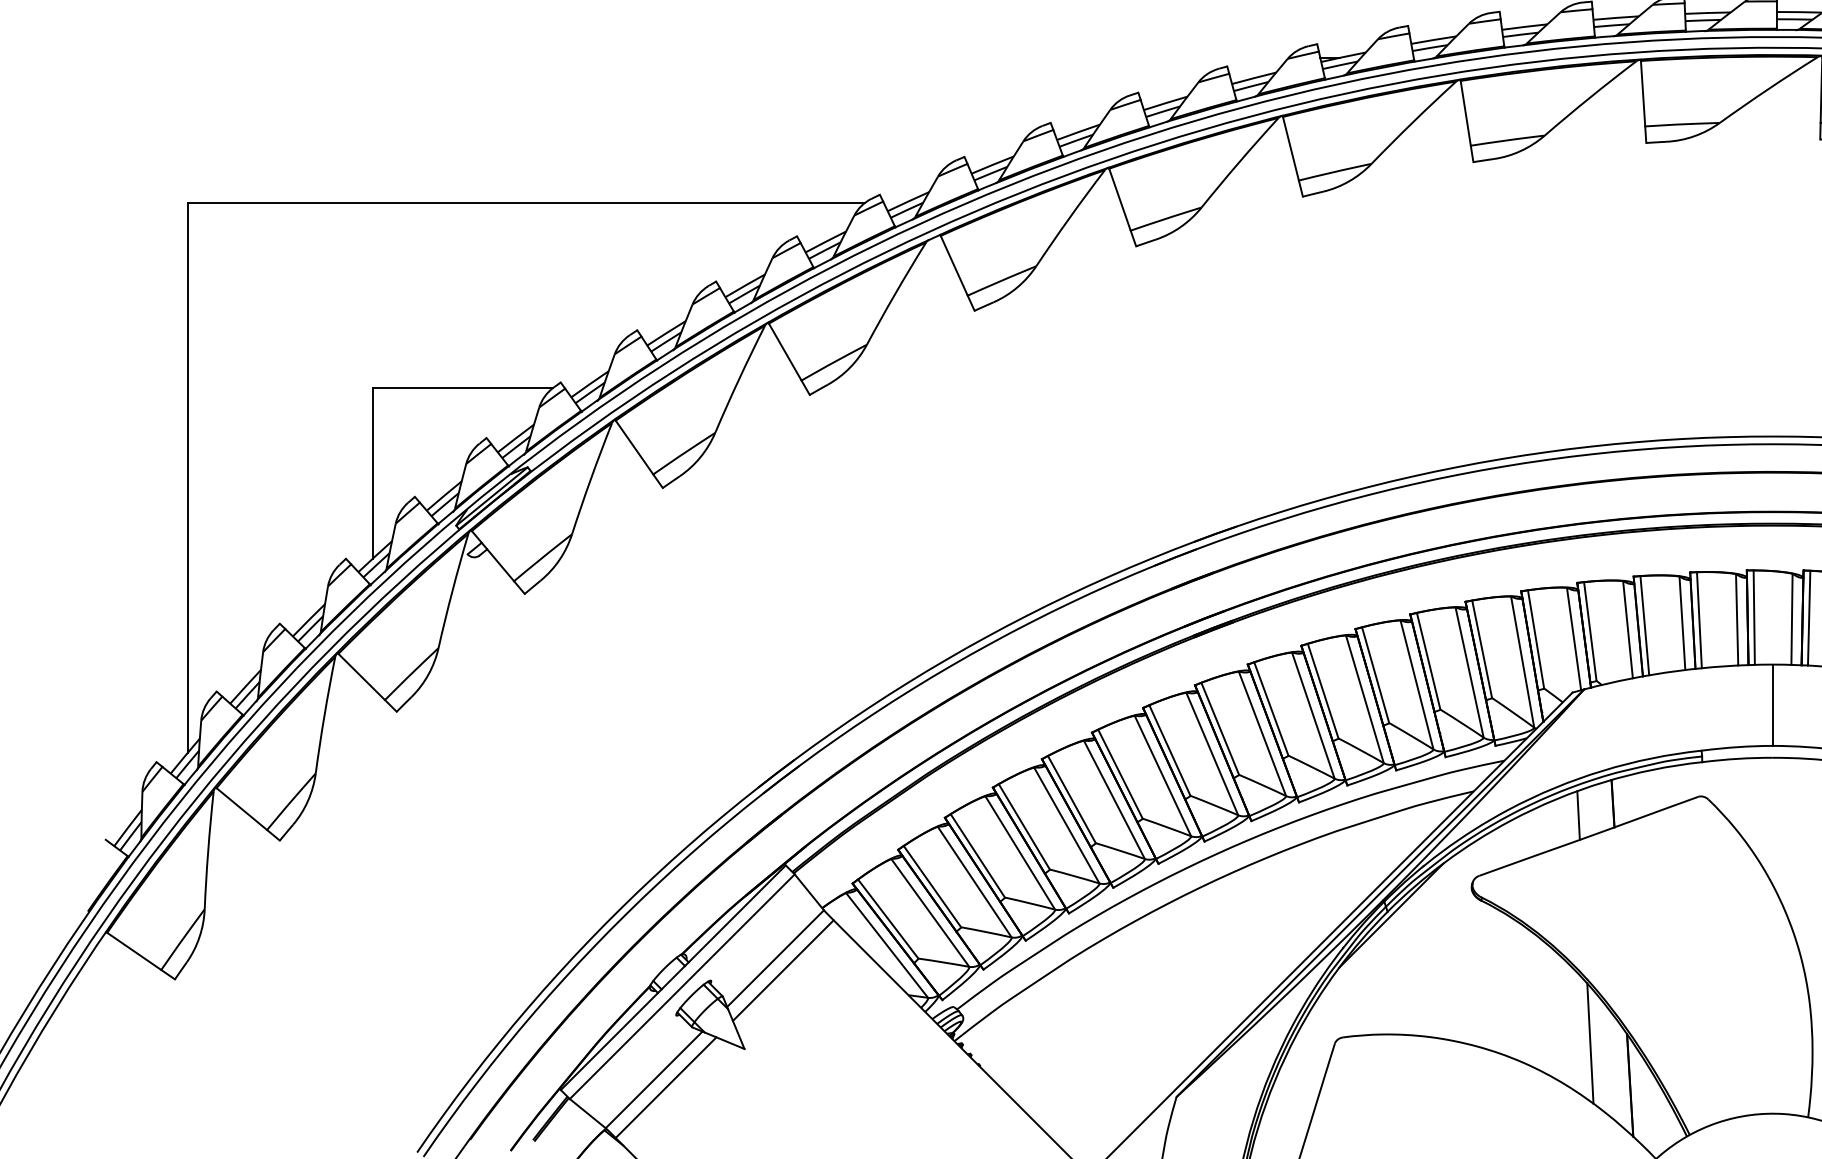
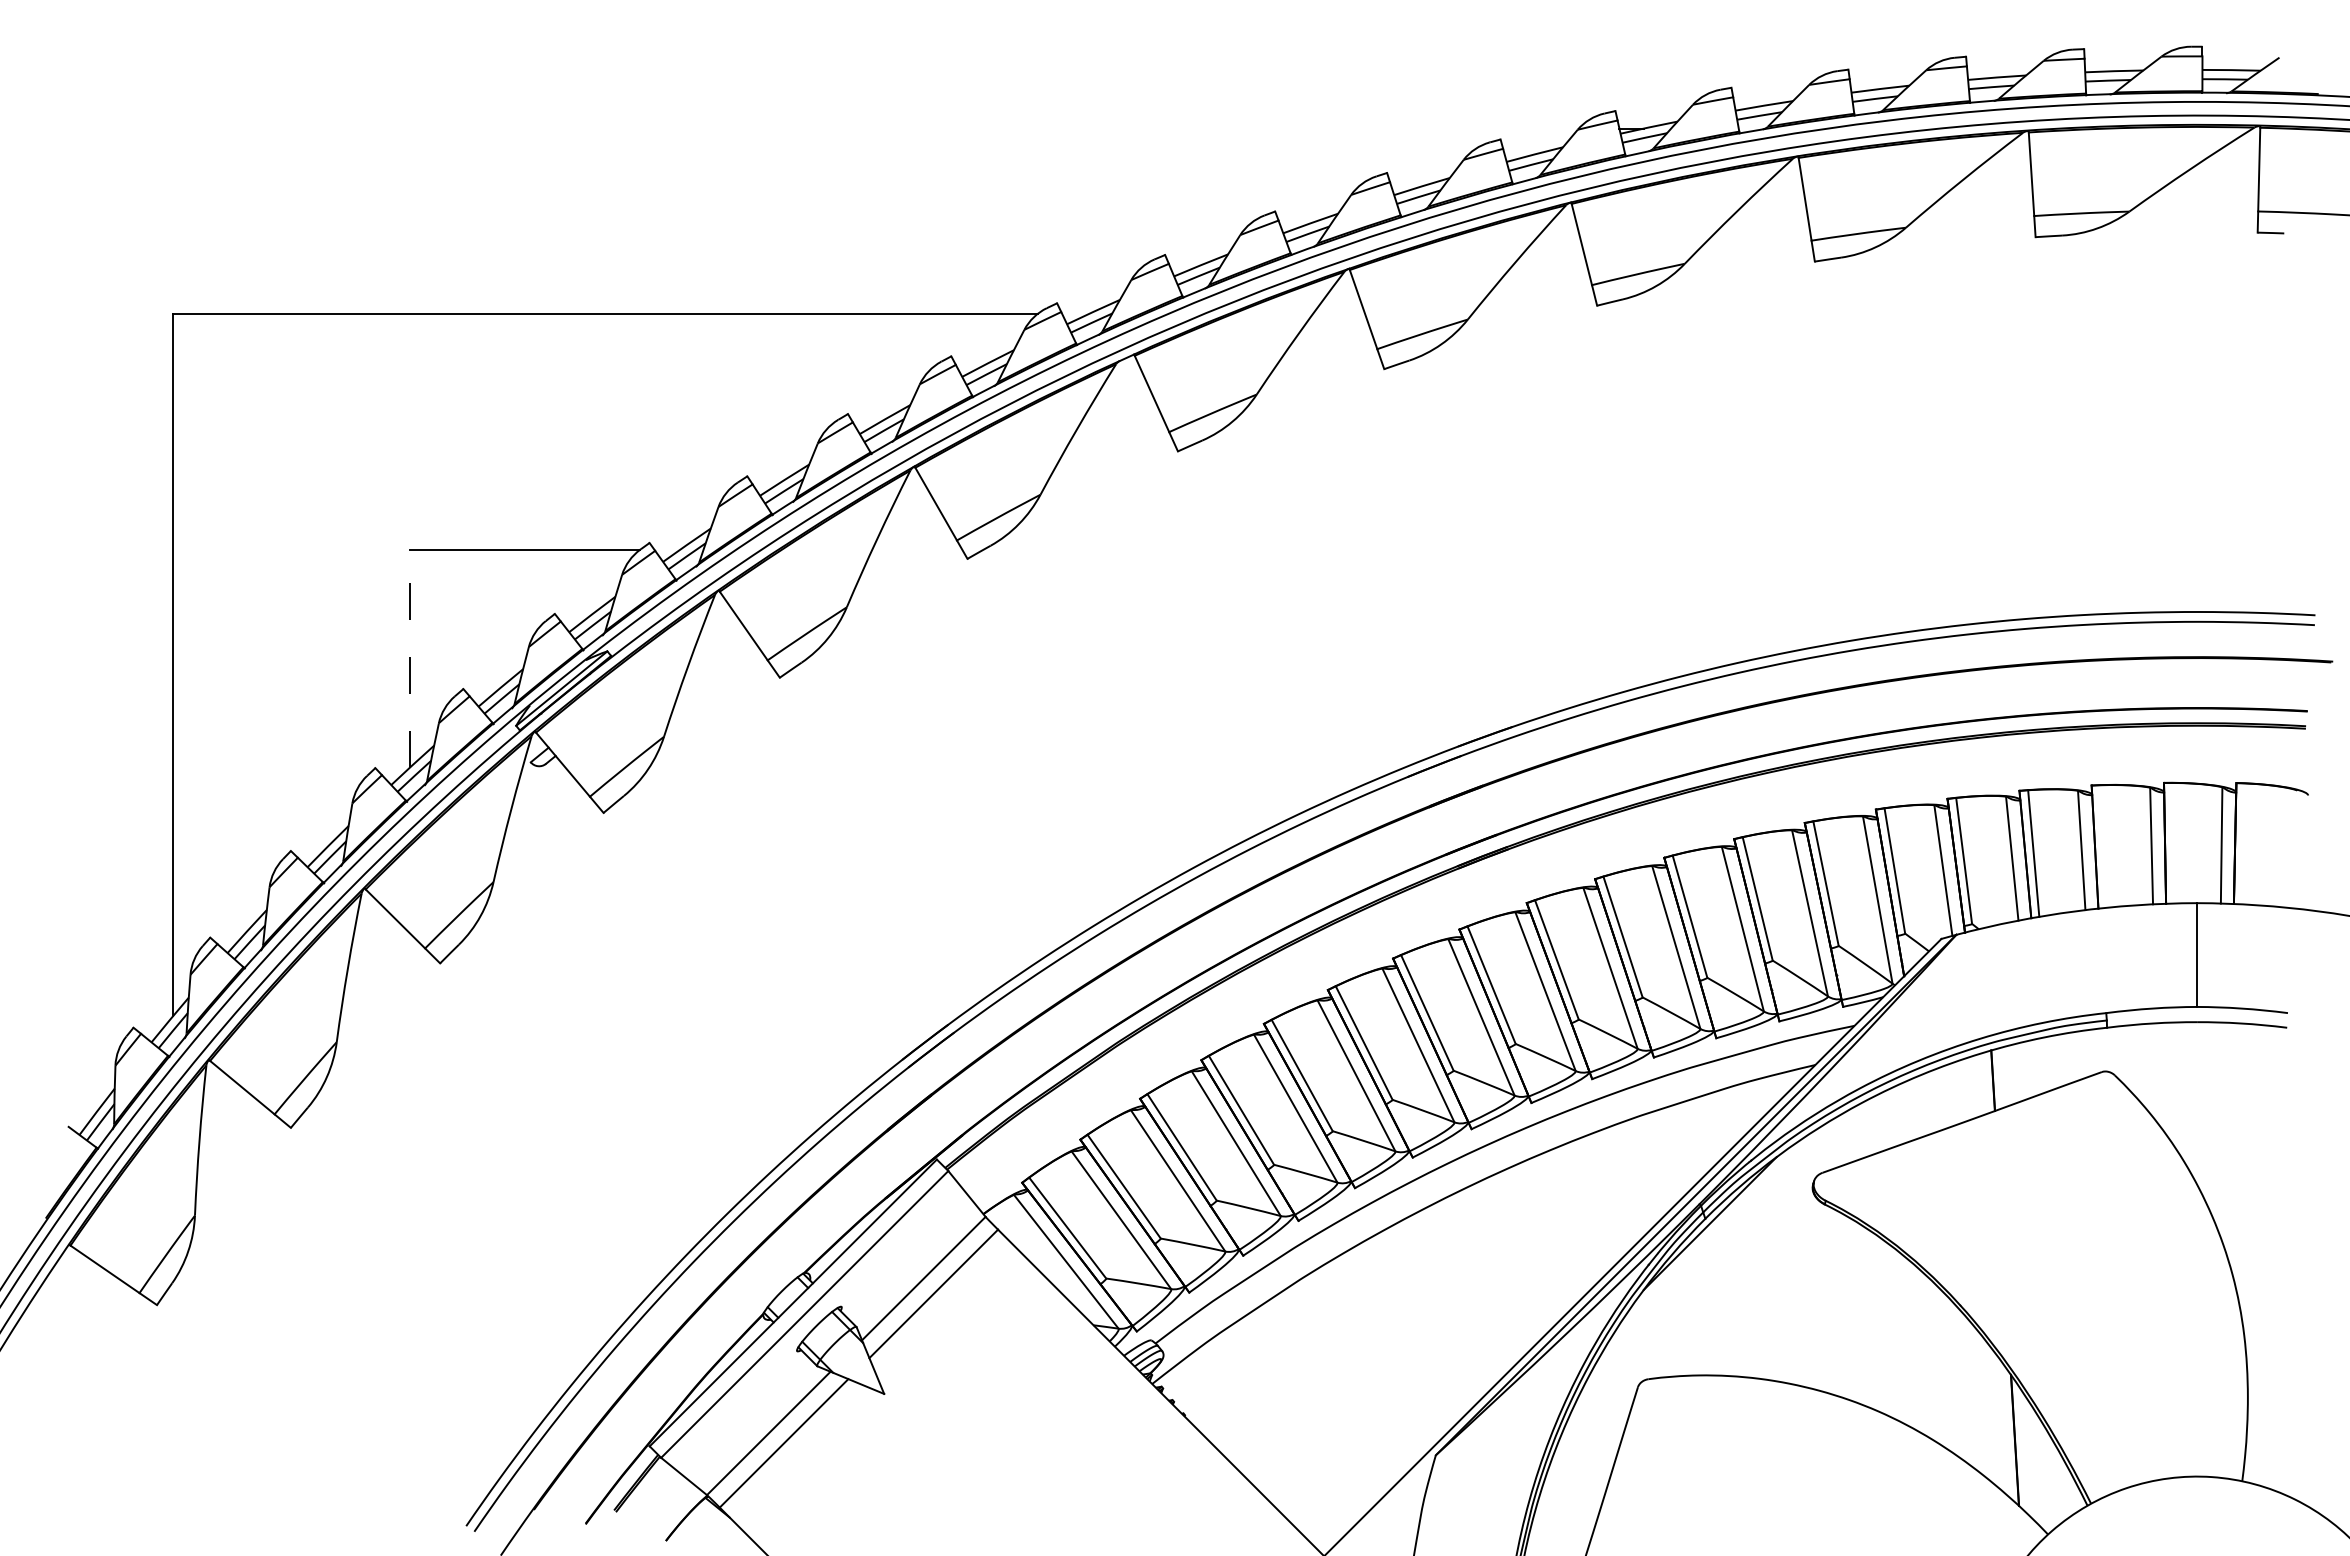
line: (372, 472) -> (409, 658), solid -> dashed
line: (1754, 617) -> (2173, 842), removed
line: (1809, 617) -> (2243, 843), removed
line: (1699, 620) -> (2103, 846), removed
line: (1578, 815) -> (1948, 1095), removed
line: (1590, 1043) -> (1964, 1386), removed

